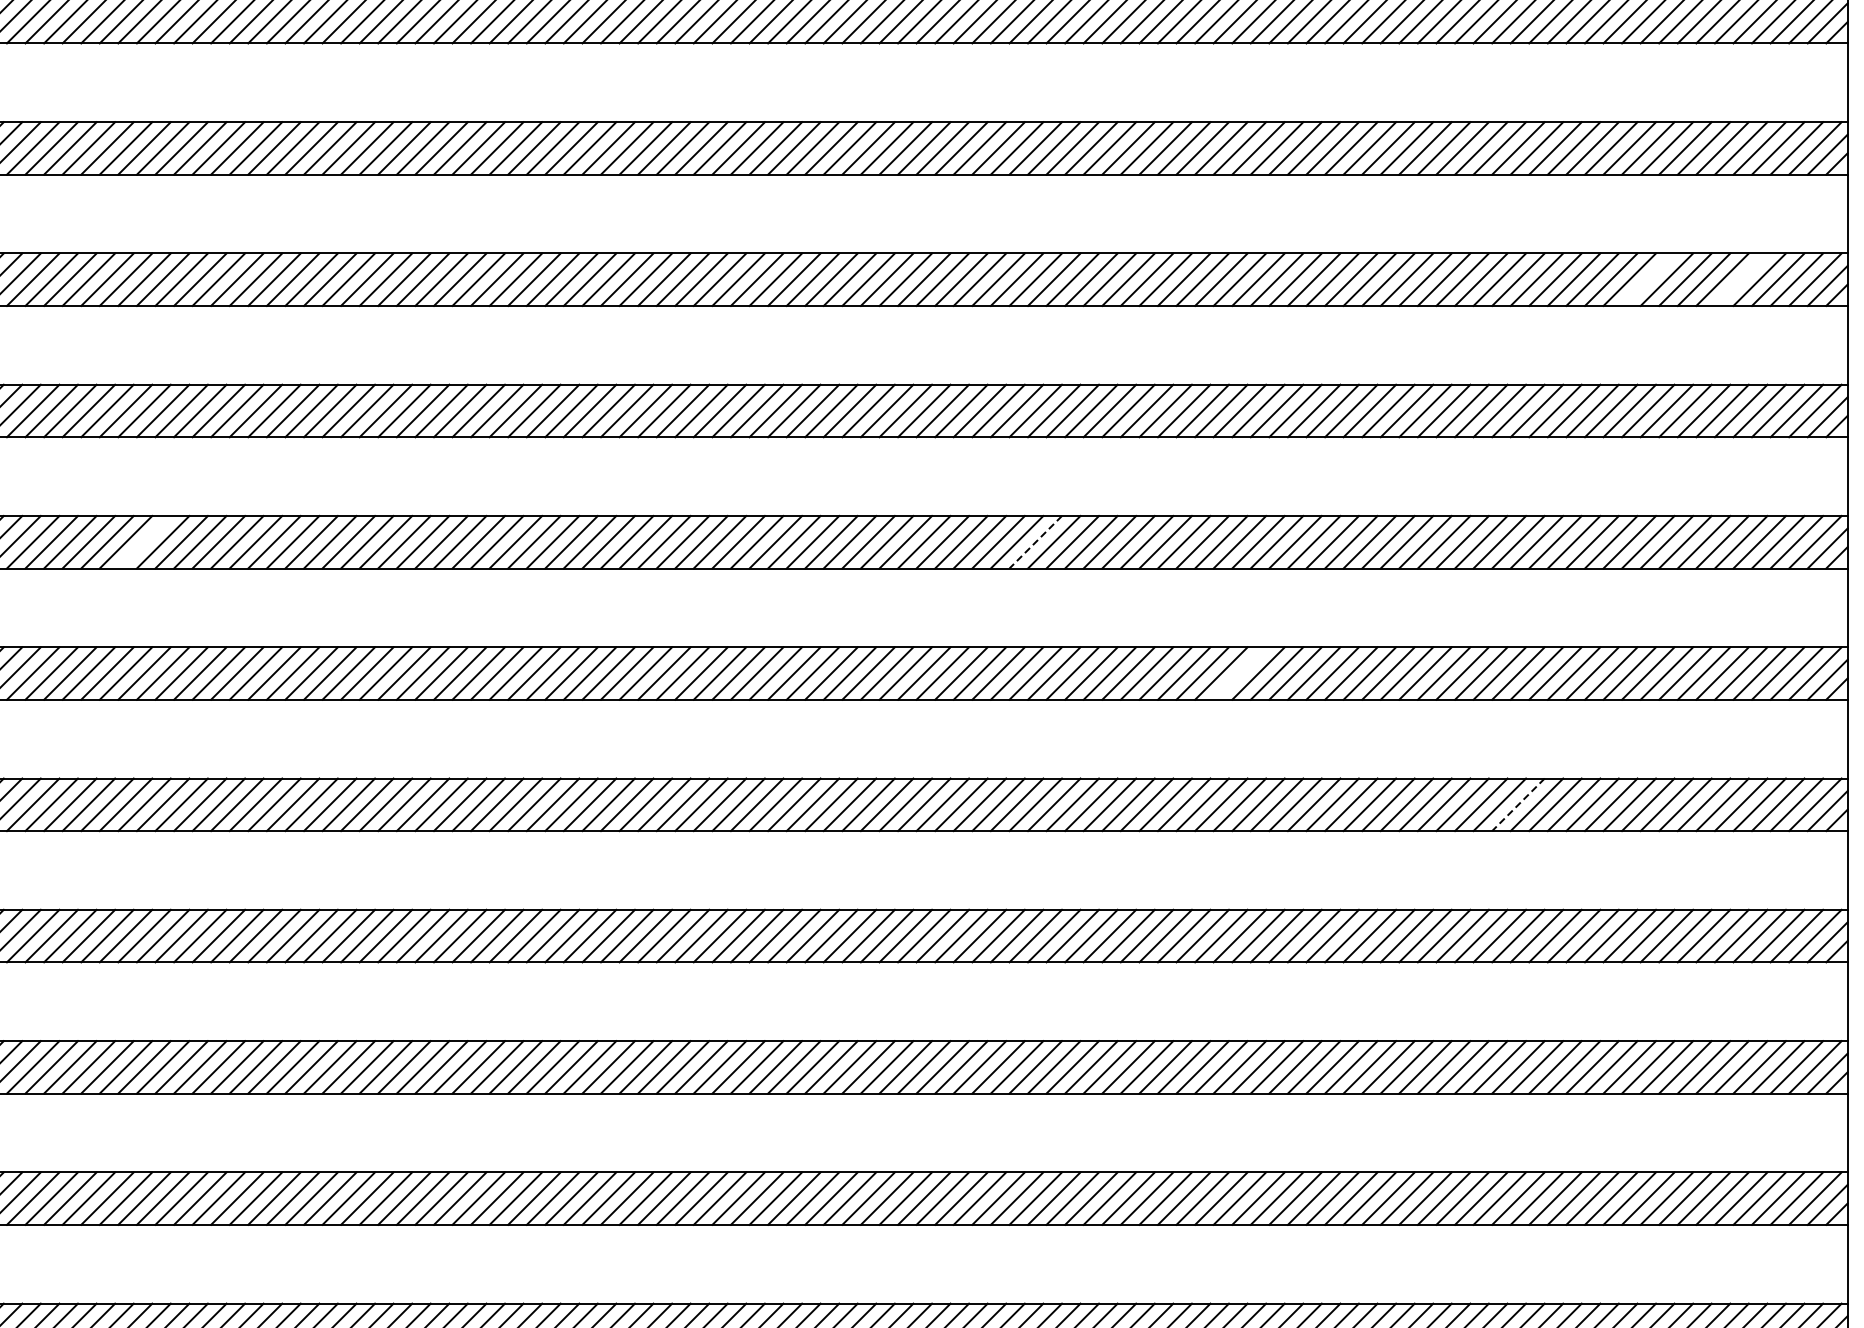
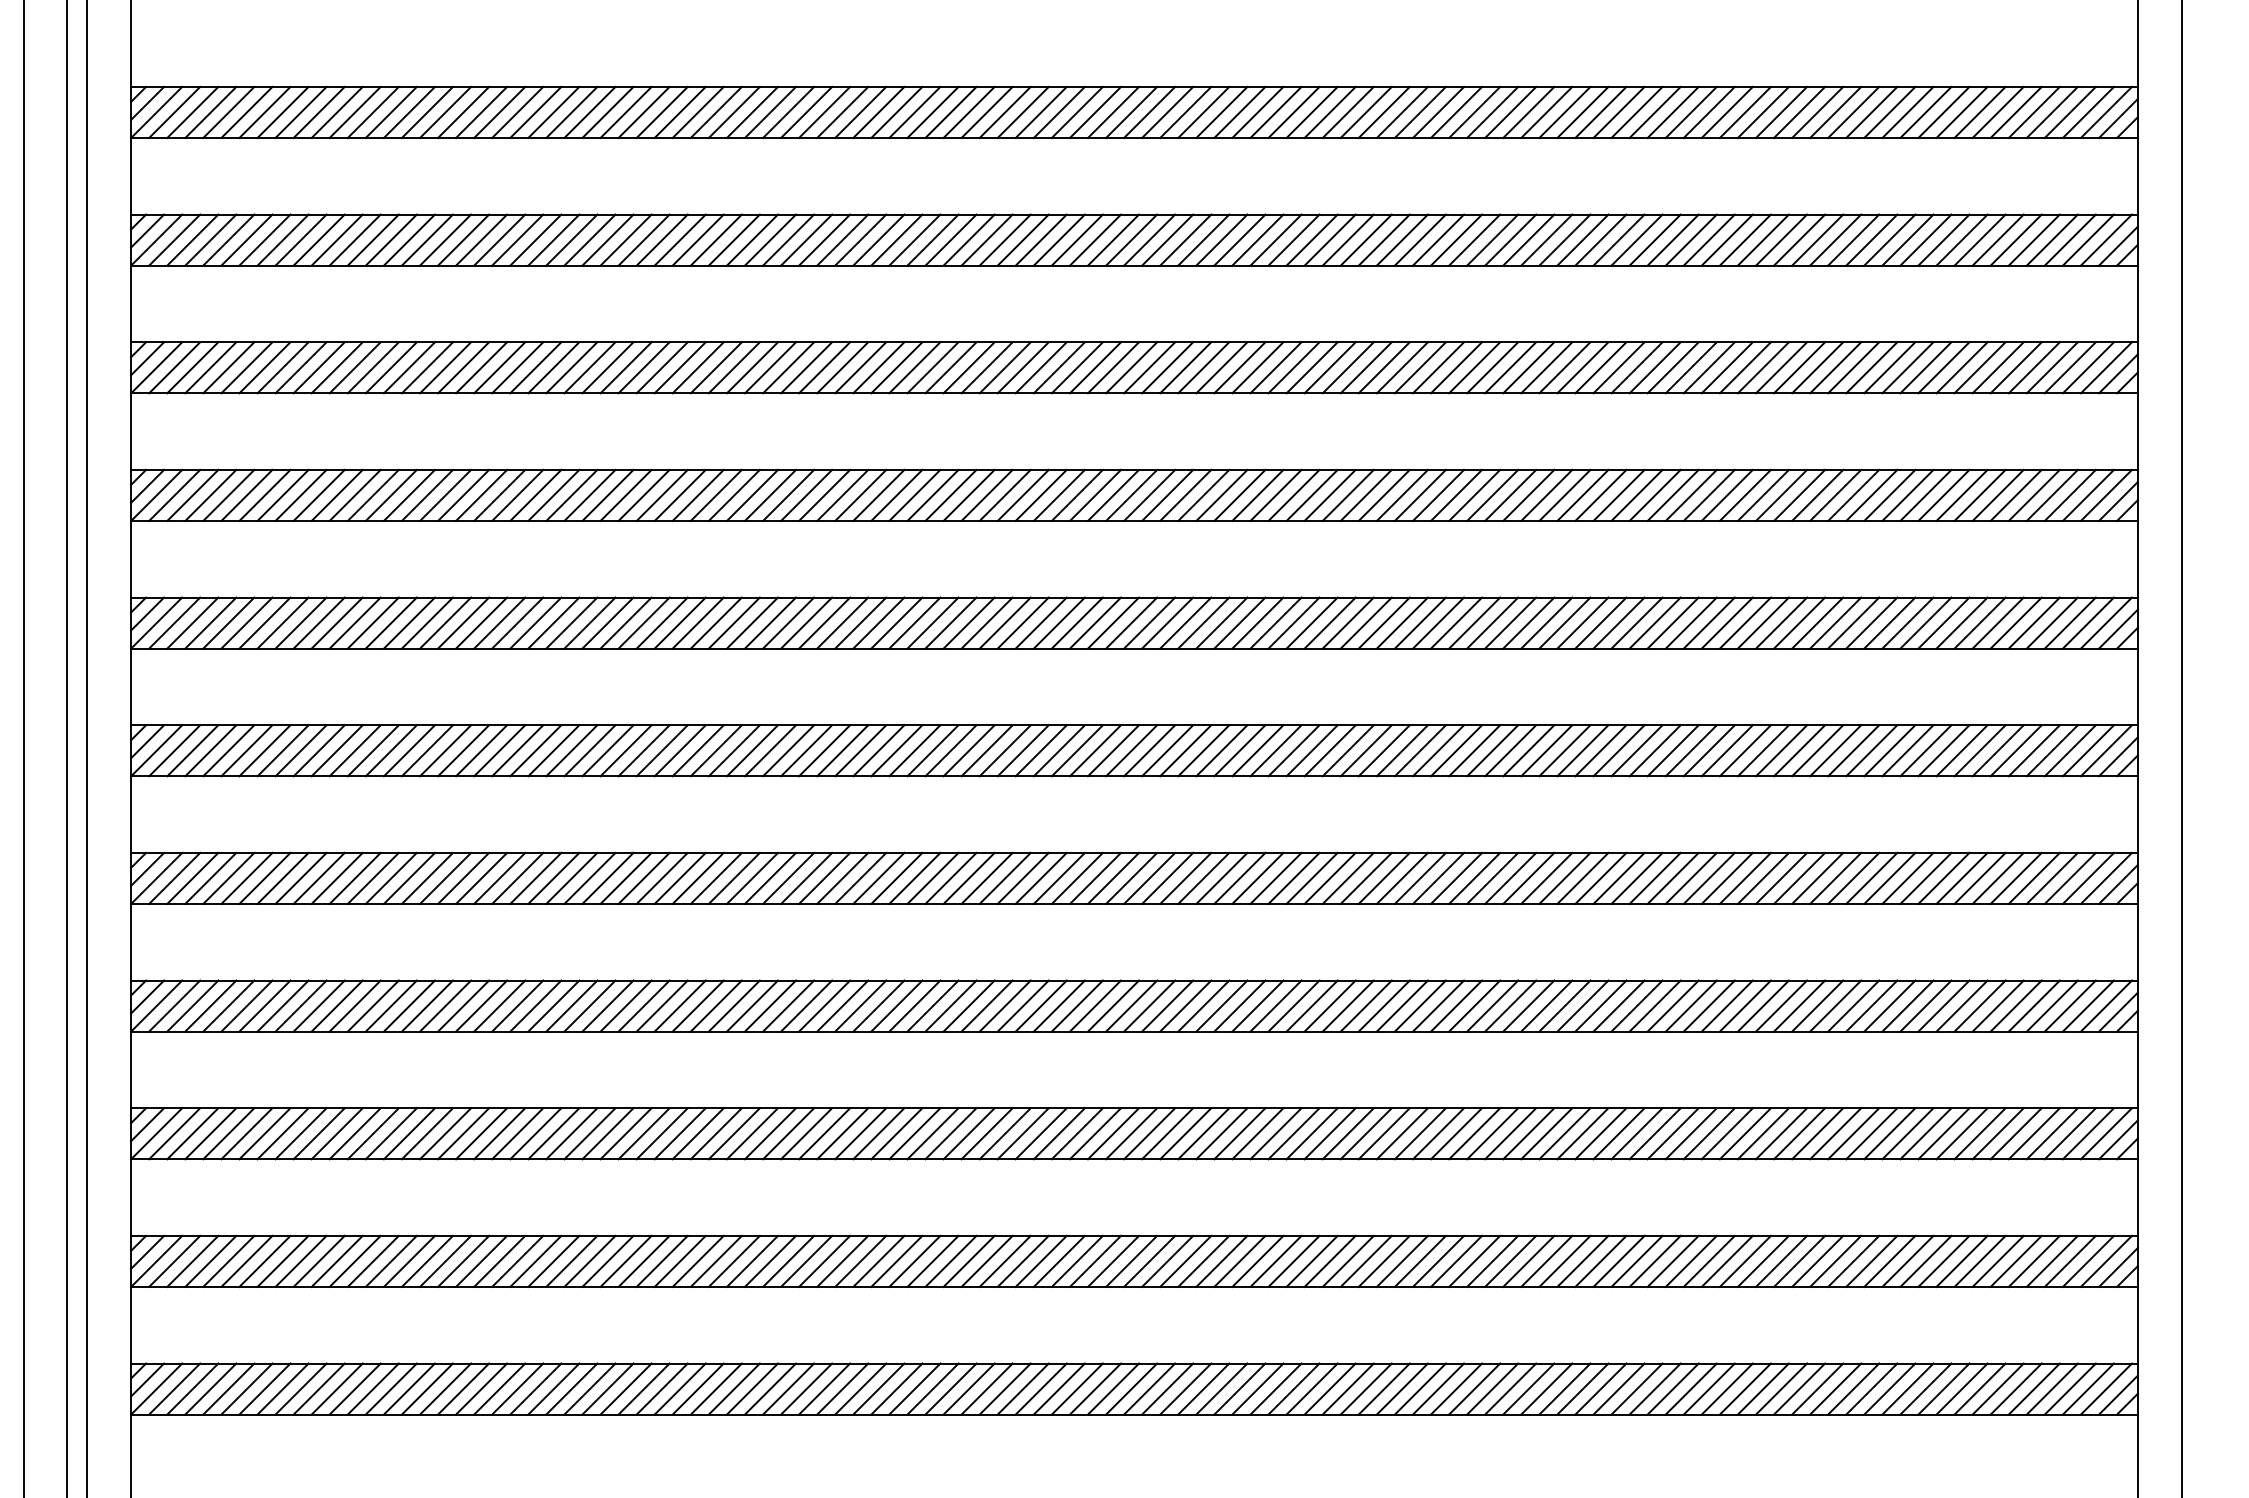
line: (1647, 279) -> (1943, 367), added
line: (1740, 279) -> (2033, 367), added
line: (144, 541) -> (481, 622), added
line: (1034, 542) -> (1347, 623), dashed -> solid
line: (1239, 673) -> (1546, 750), added
line: (1518, 804) -> (1817, 878), dashed -> solid

